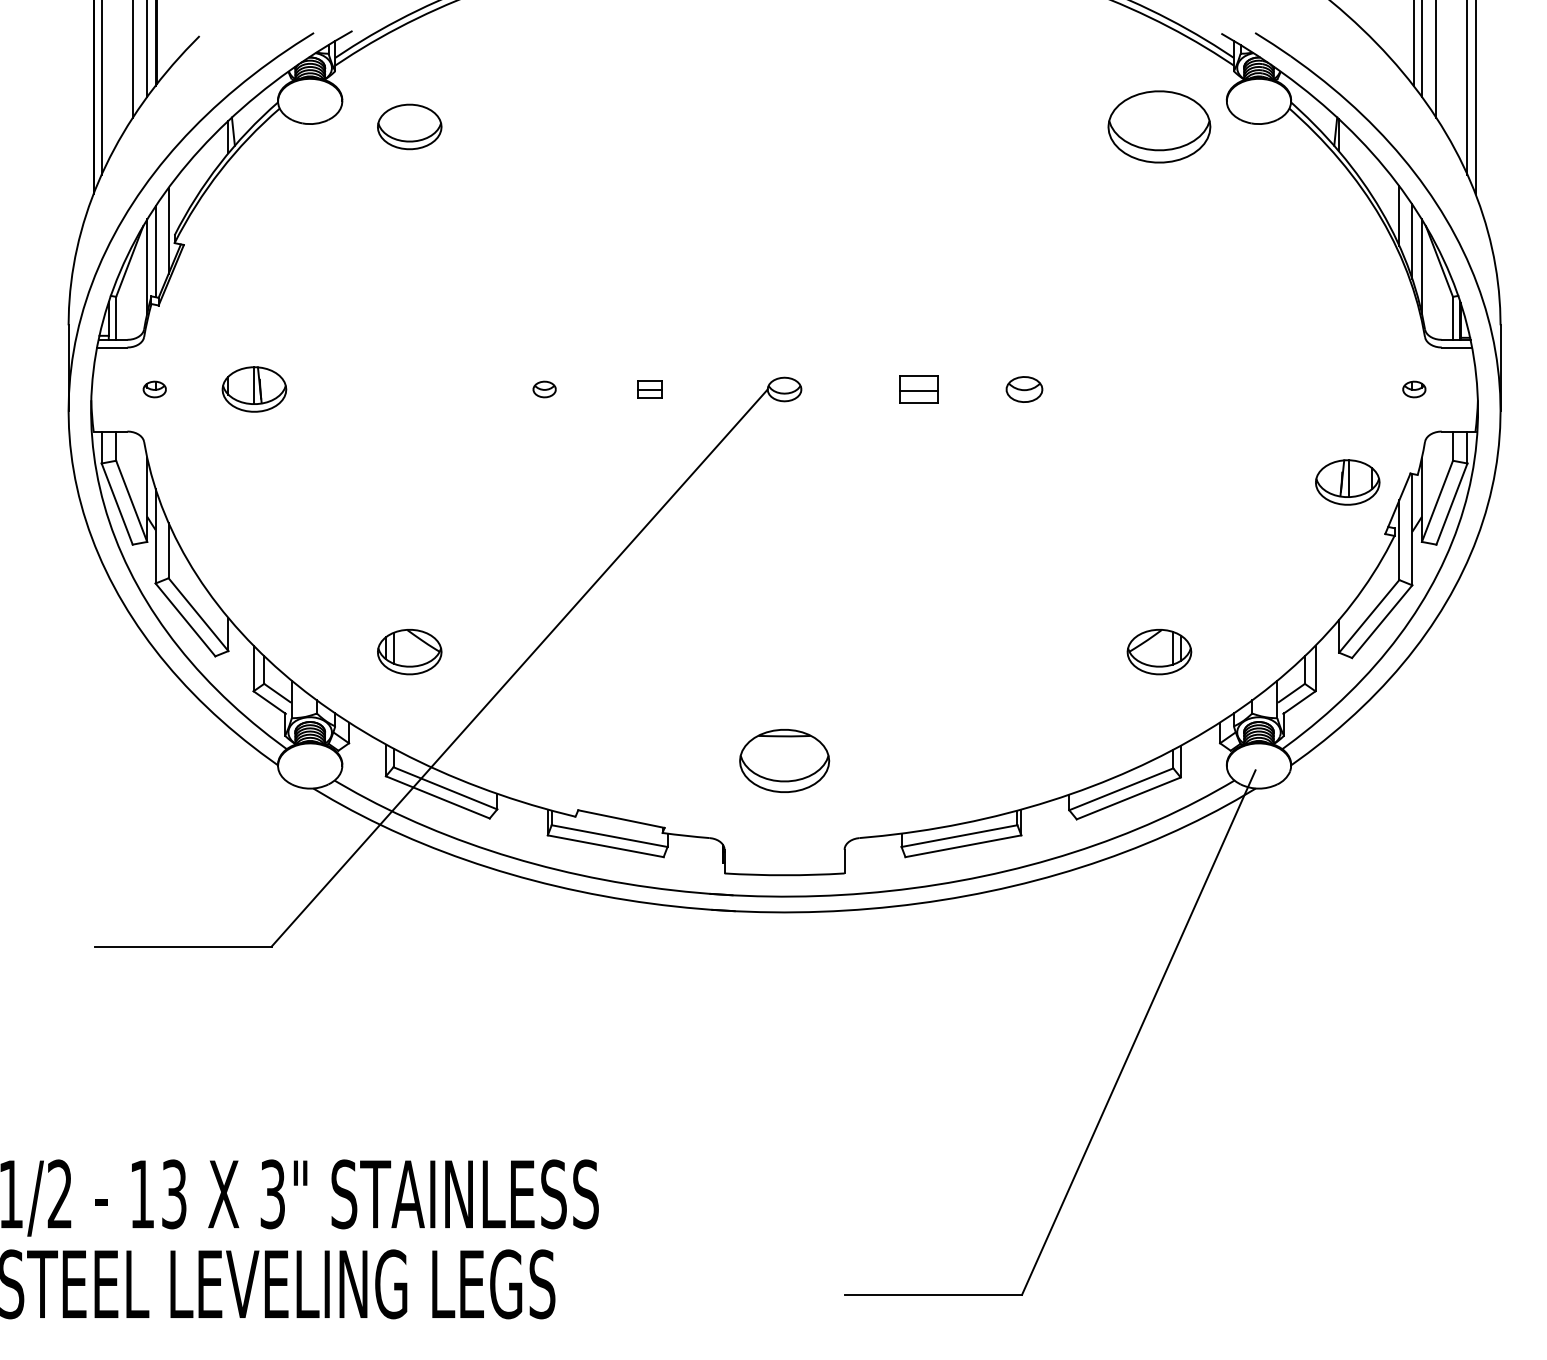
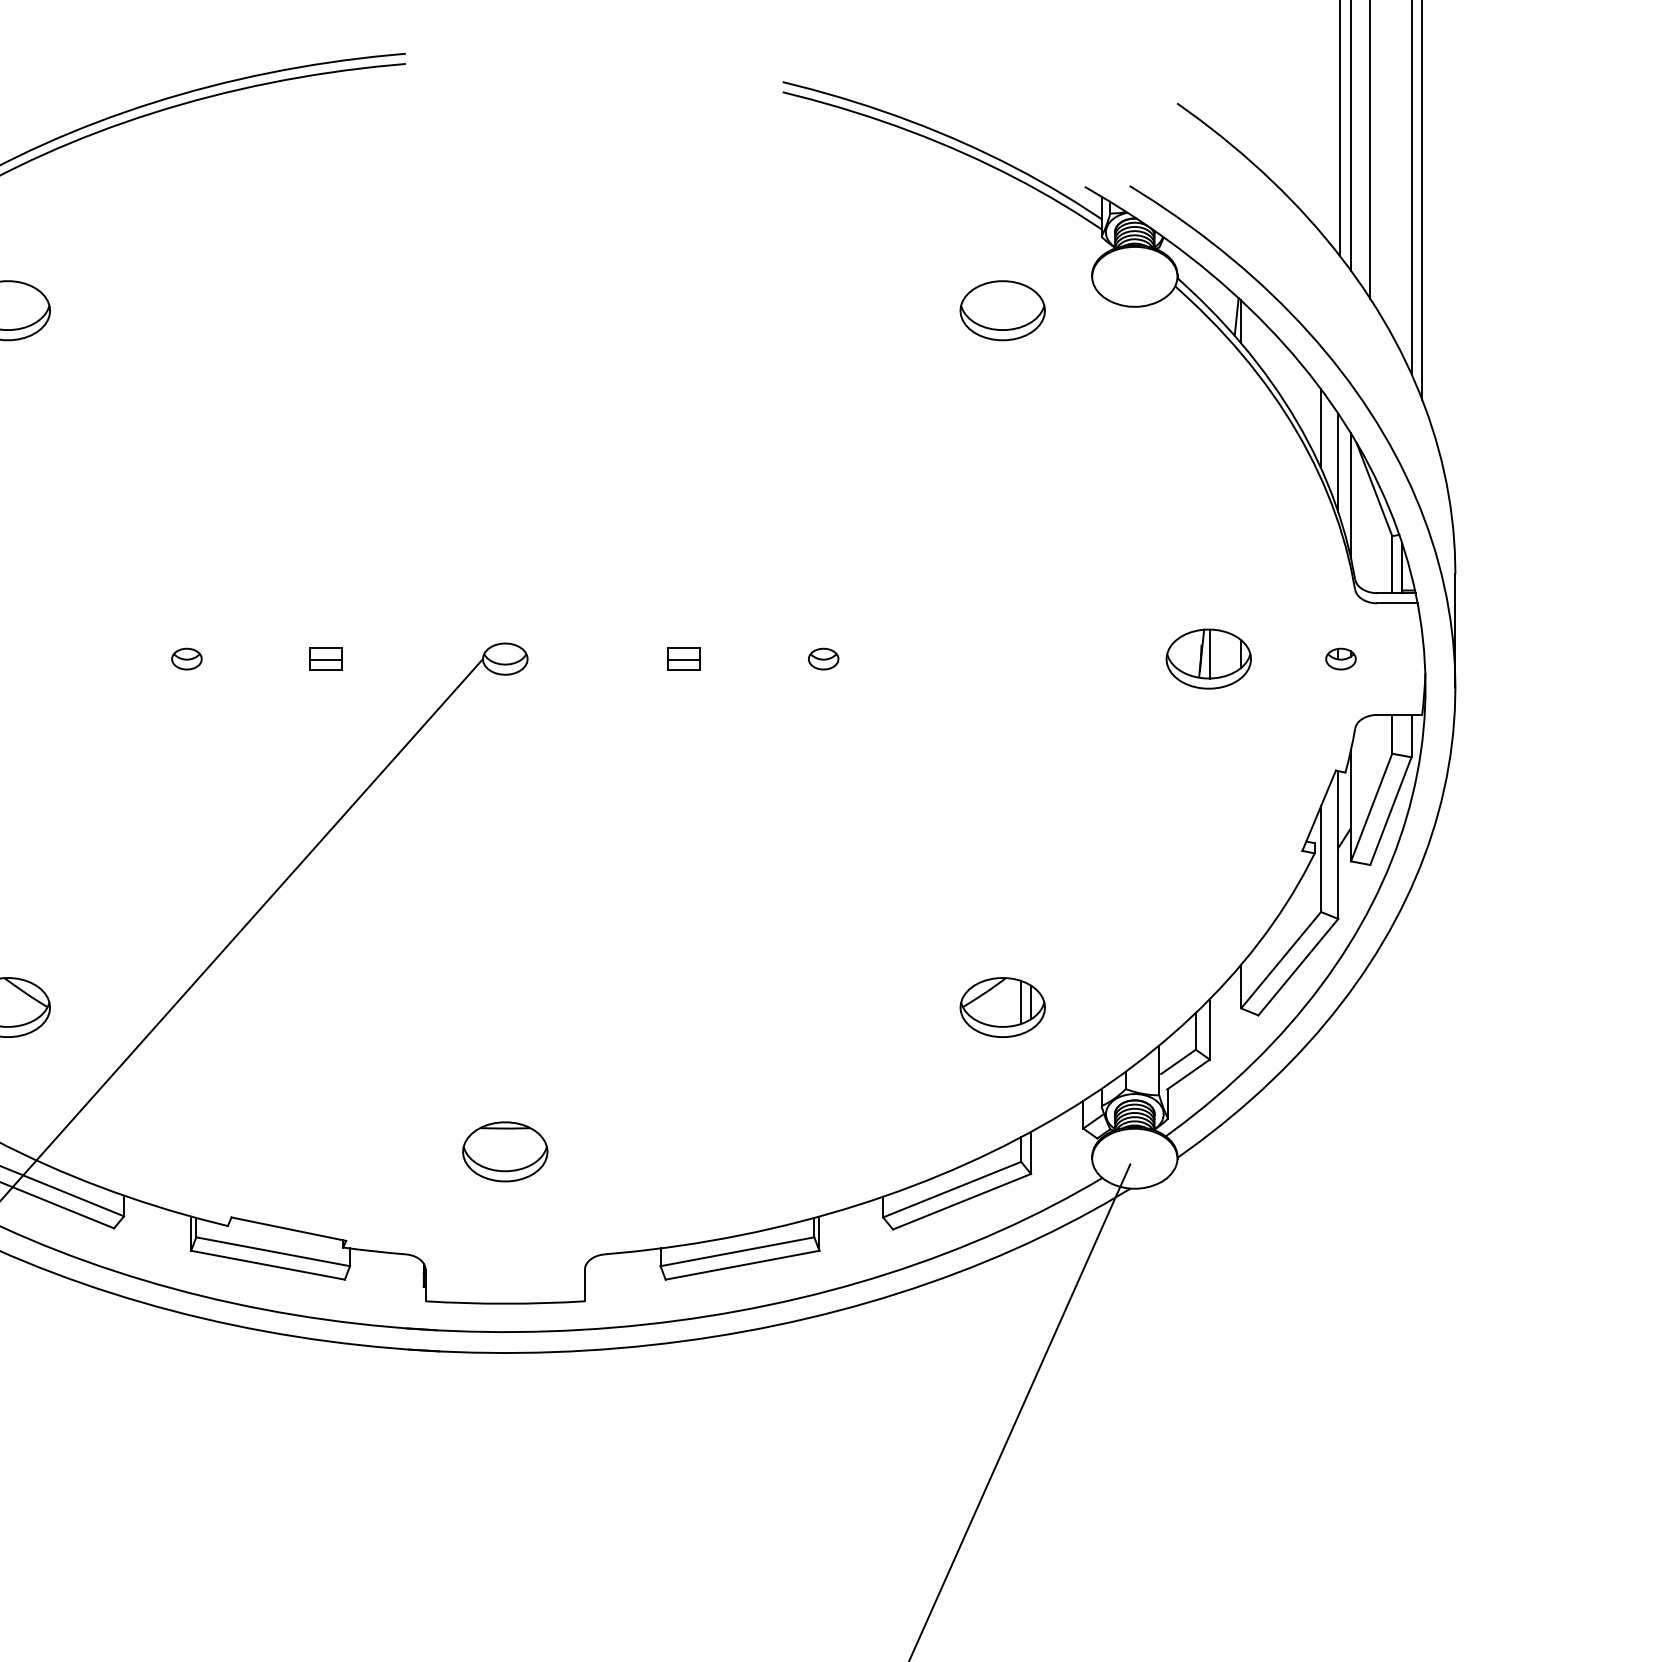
part: (1159, 126) -> (1002, 310), size x0.62
part: (919, 389) -> (684, 659), size x0.62
part: (1024, 389) -> (823, 659), size x0.62
part: (1347, 482) -> (1208, 659), moved
part: (784, 760) -> (505, 1151), size x0.71

